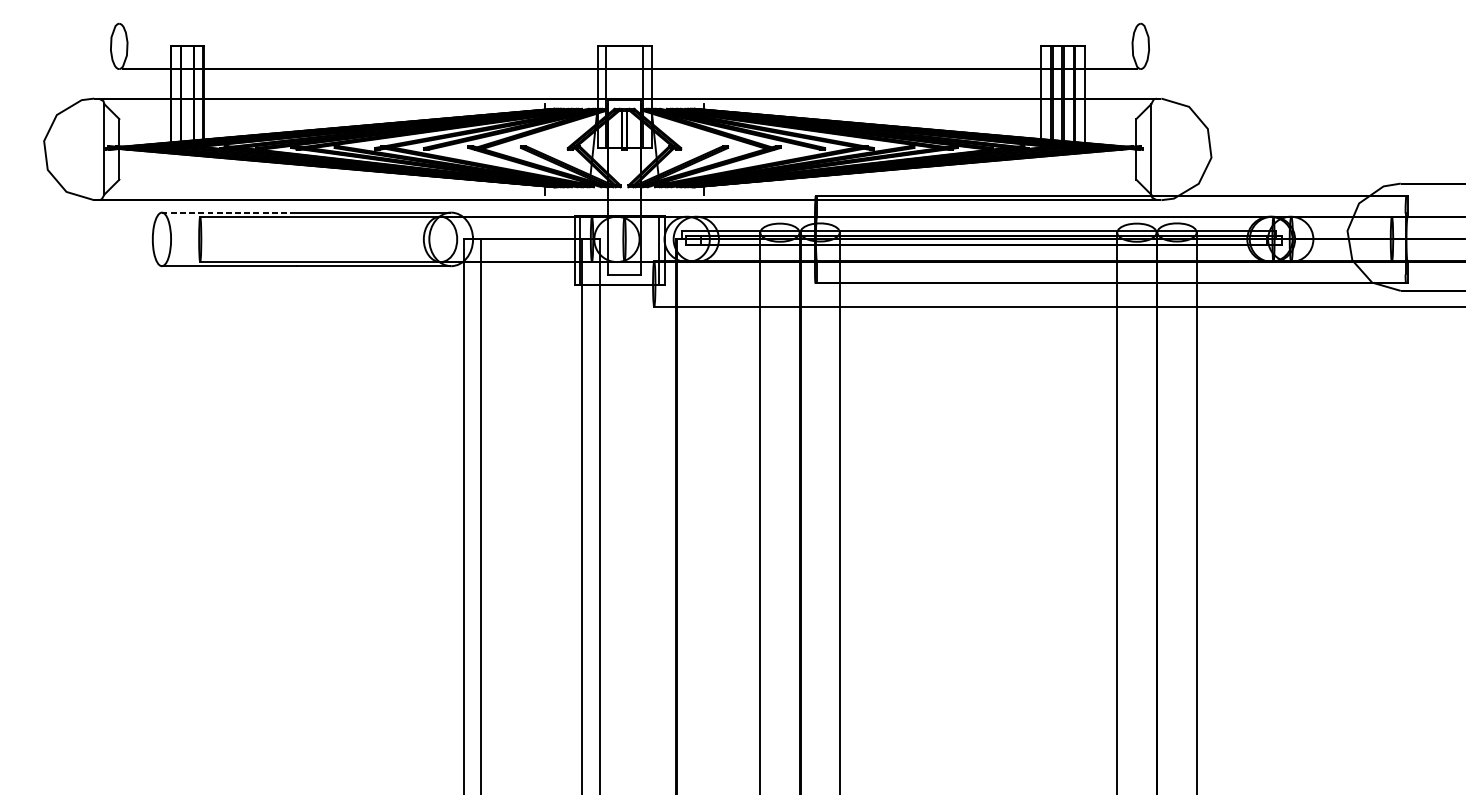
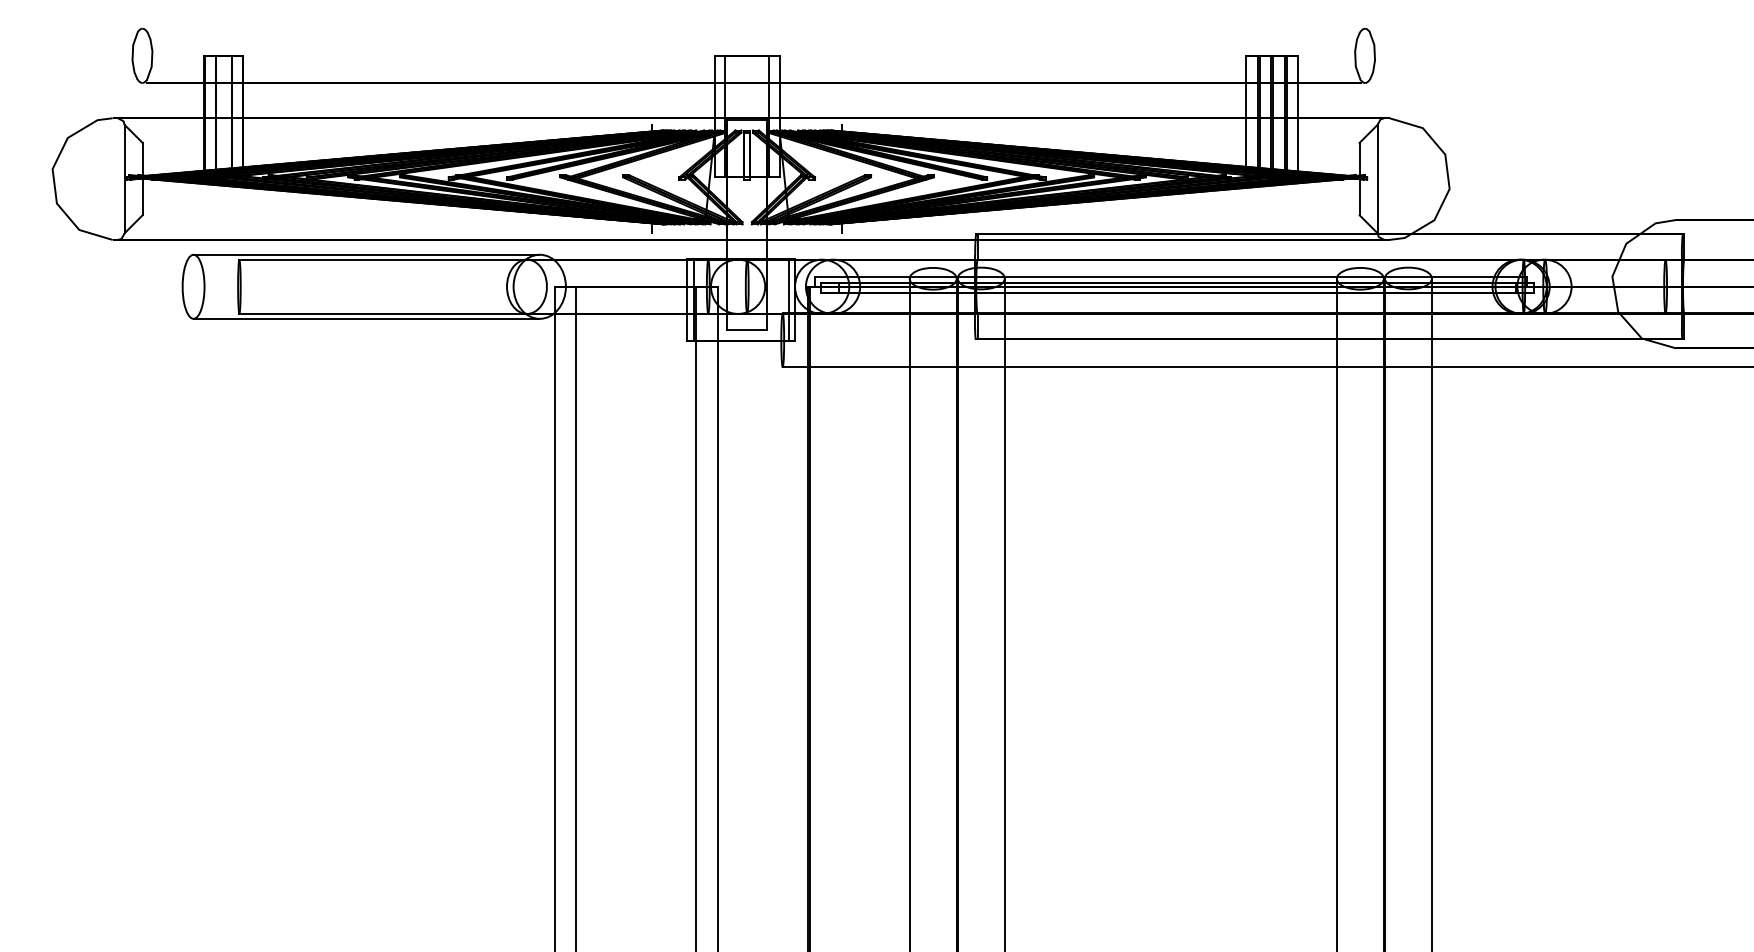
line: (228, 212) -> (273, 254), dashed -> solid

